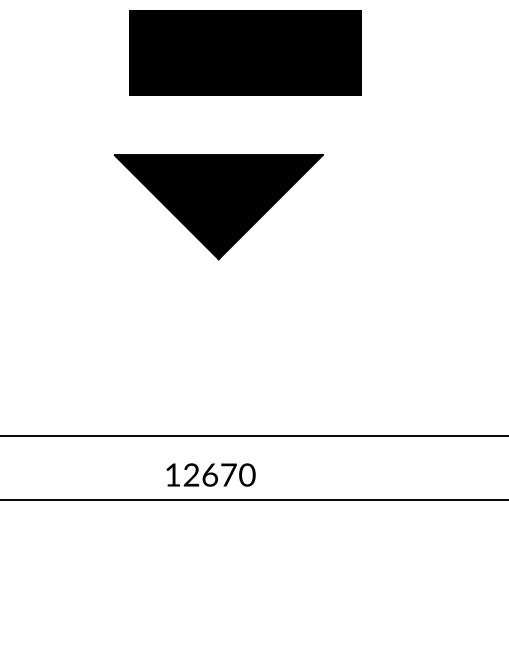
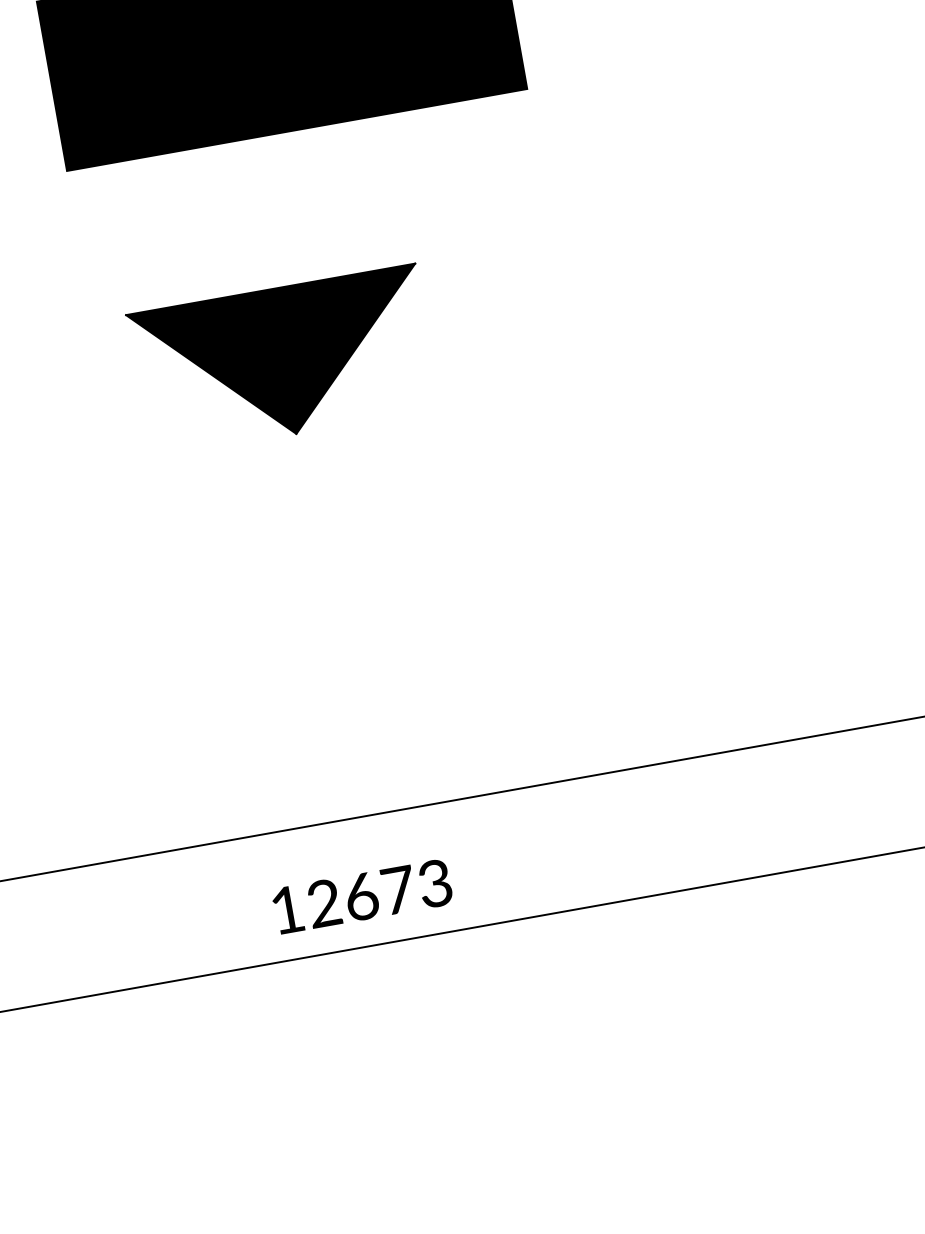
part: (218, 207) -> (283, 361), size x0.7
text: (247, 474) -> (435, 882), 12670 -> 12673

